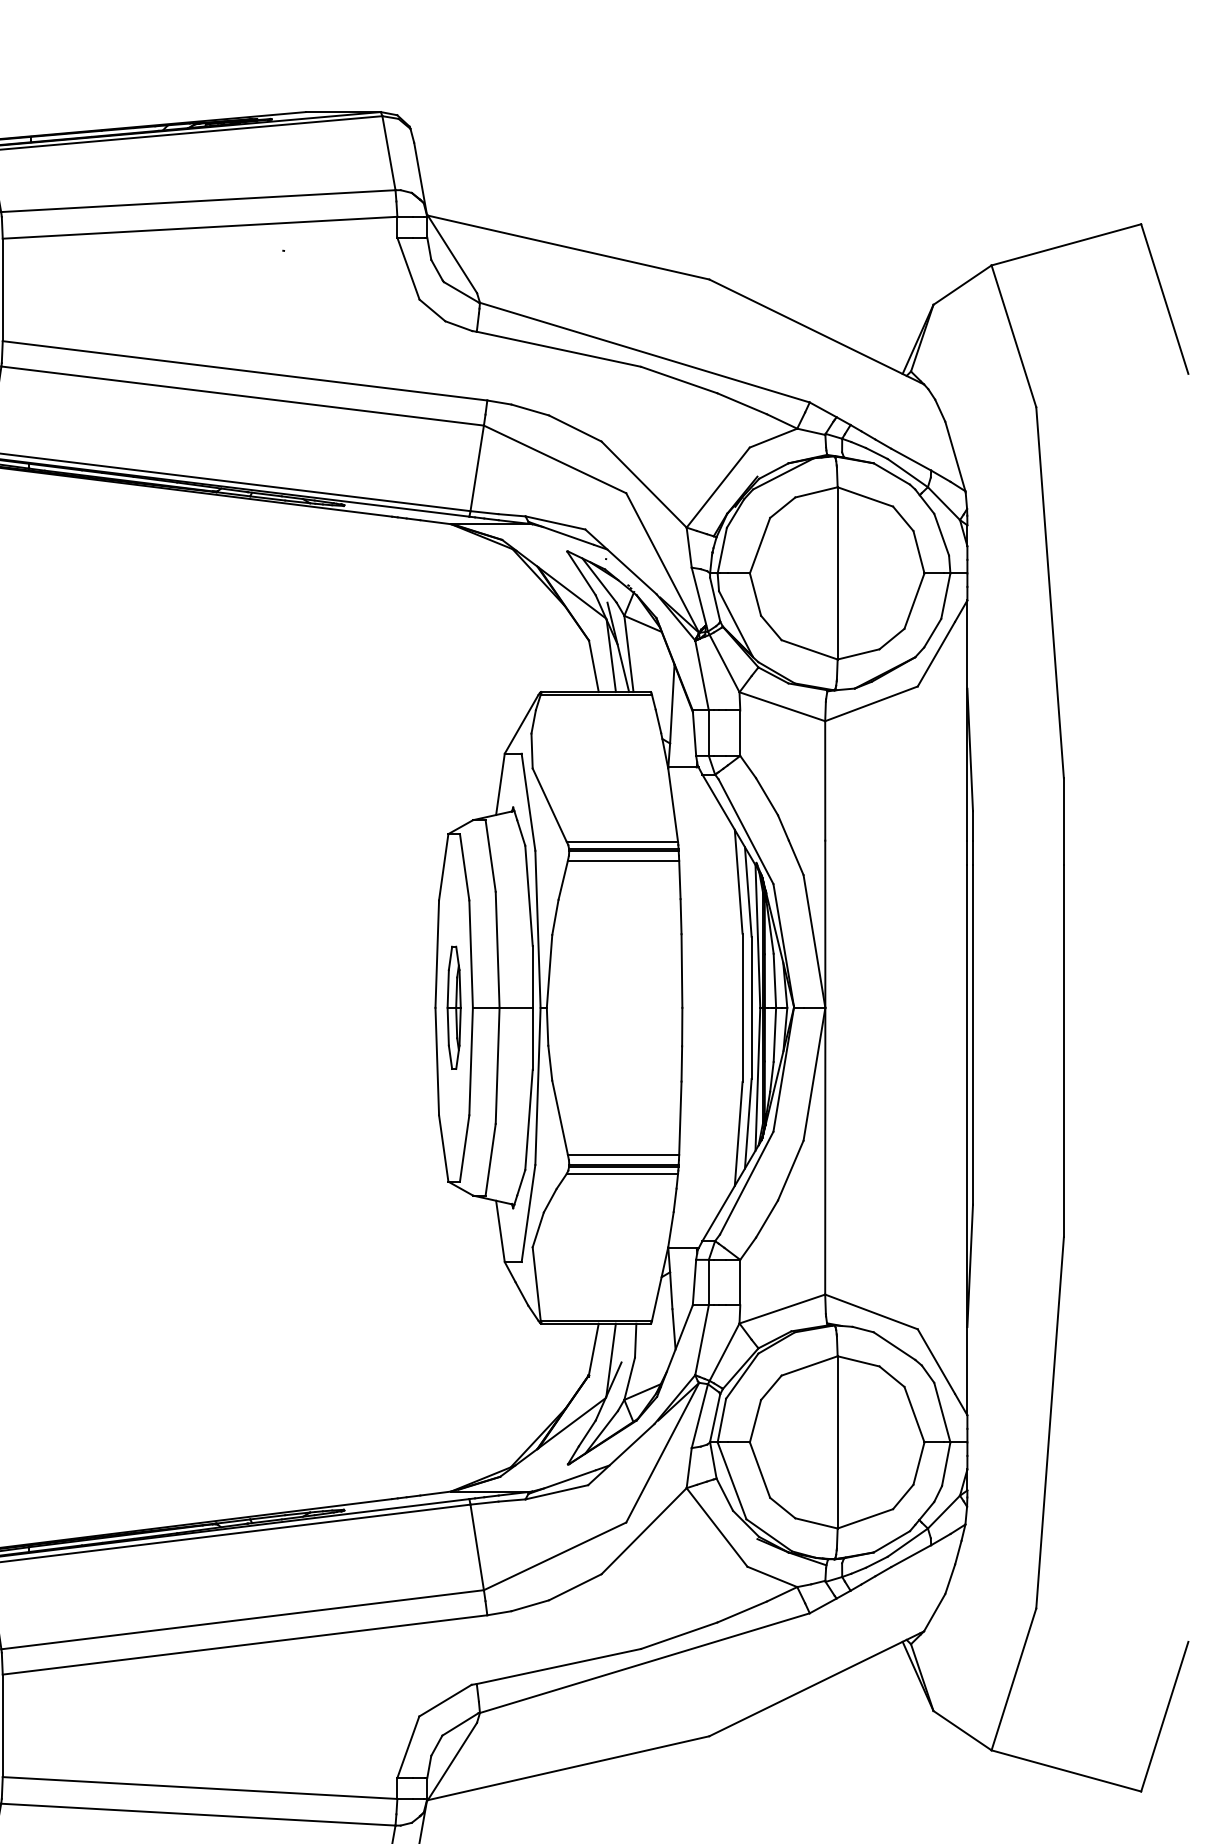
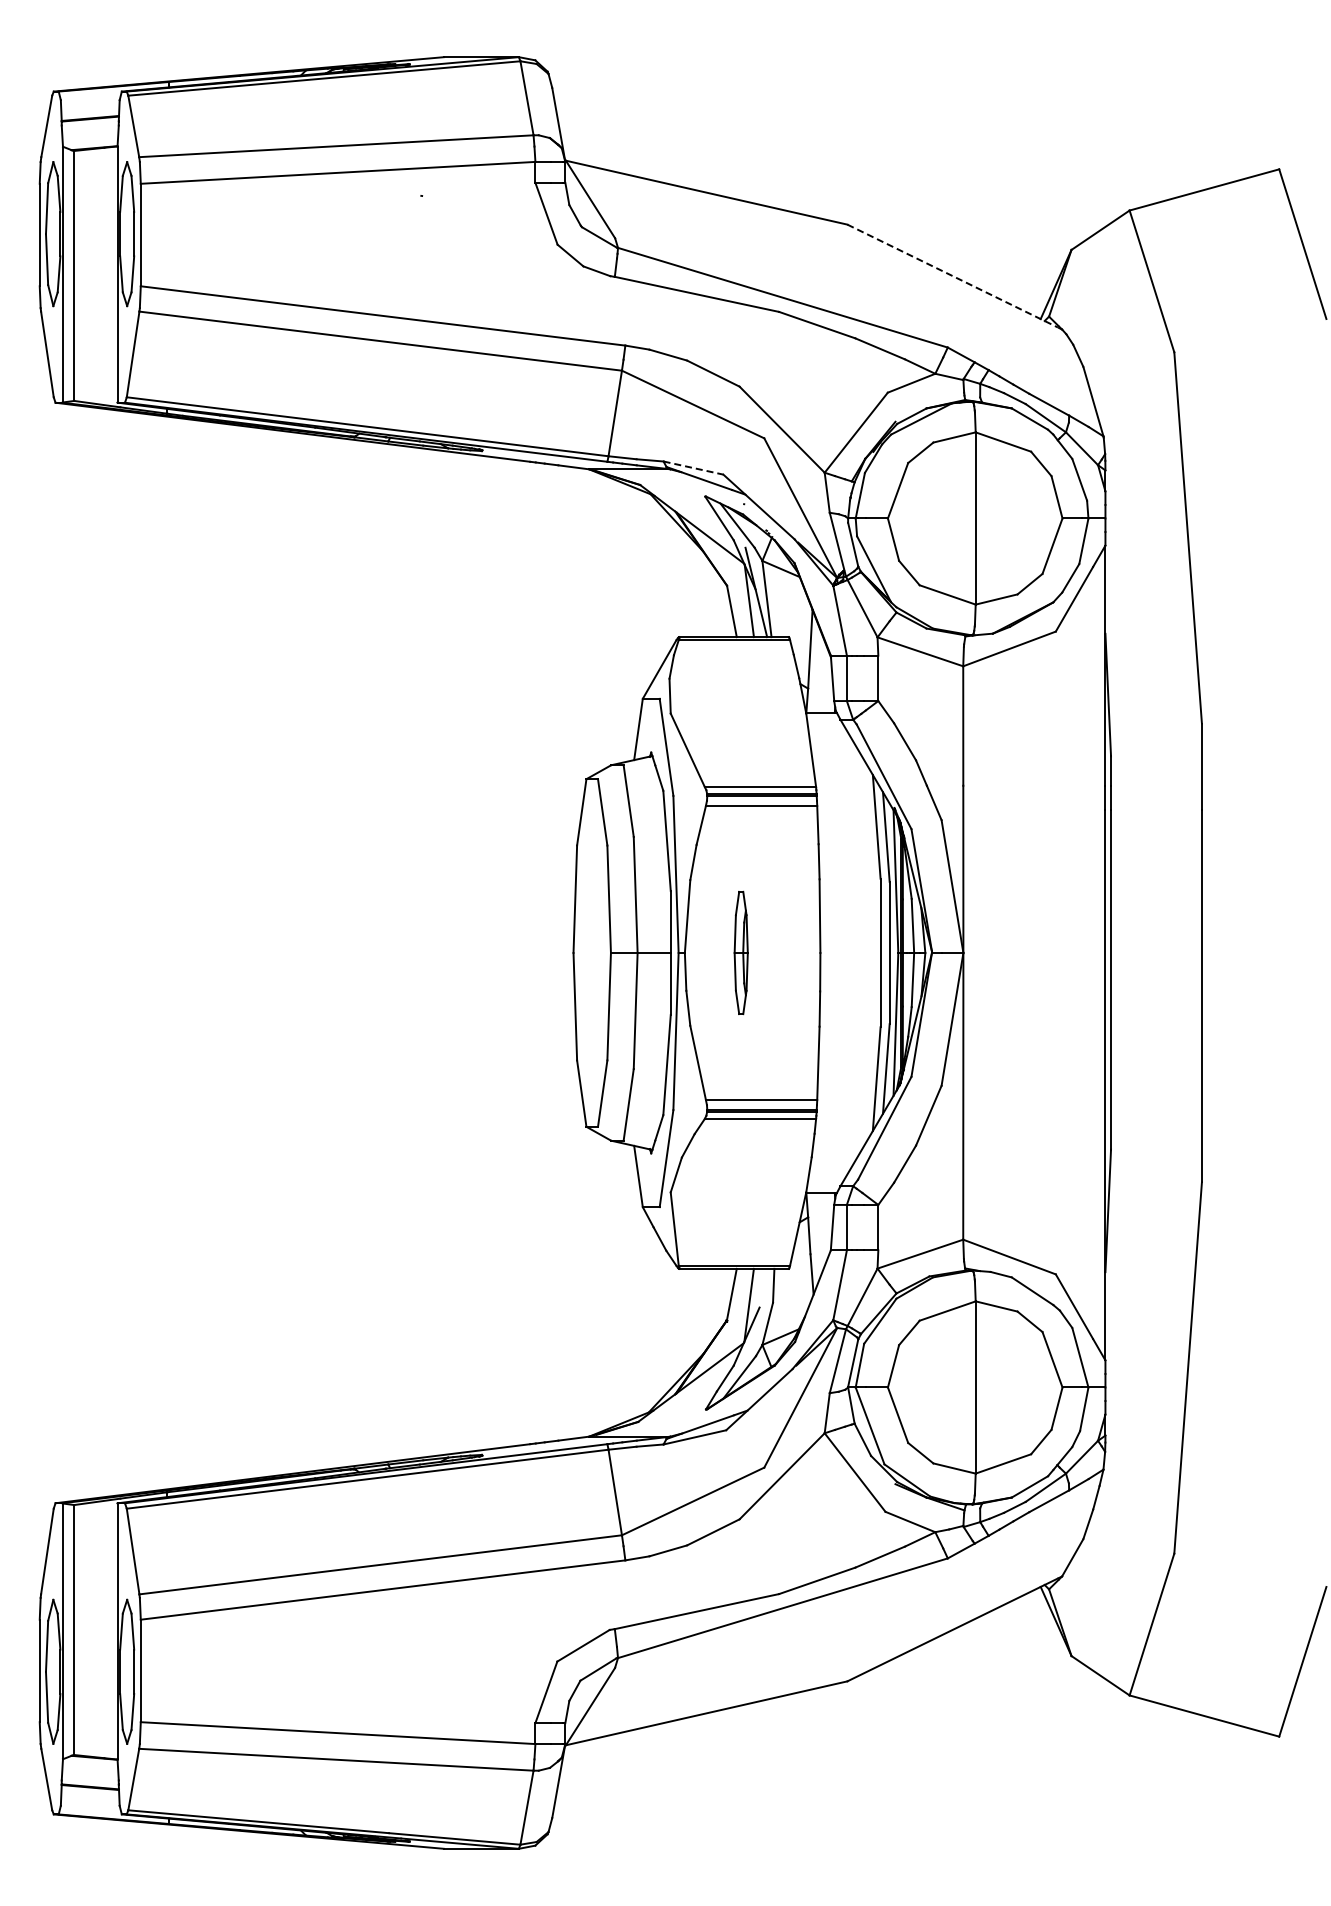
line: (815, 331) -> (953, 276), solid -> dashed
line: (555, 523) -> (693, 468), solid -> dashed
part: (453, 1007) -> (740, 952), moved

